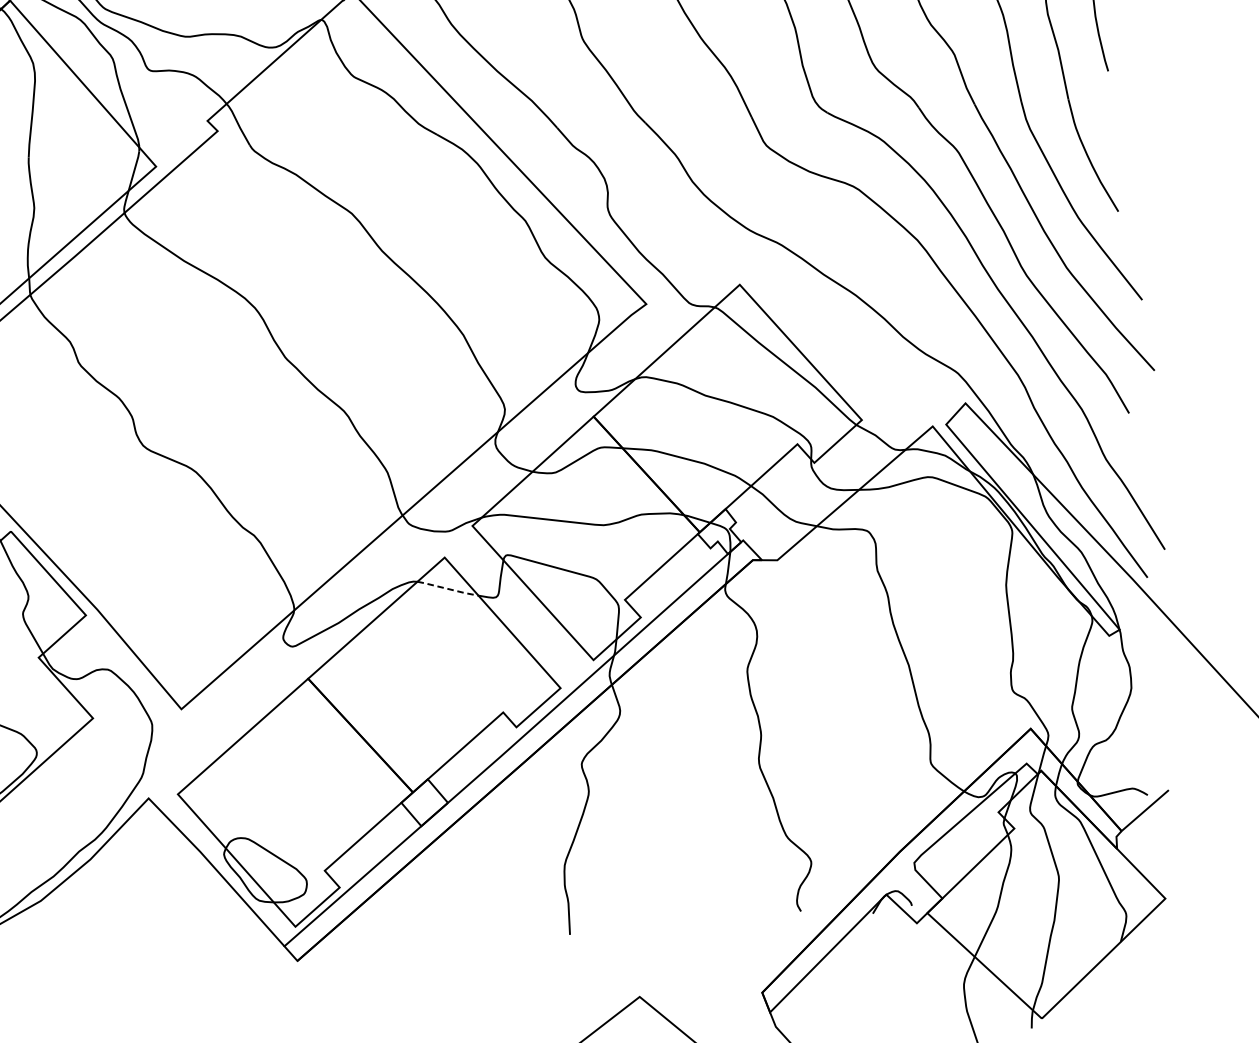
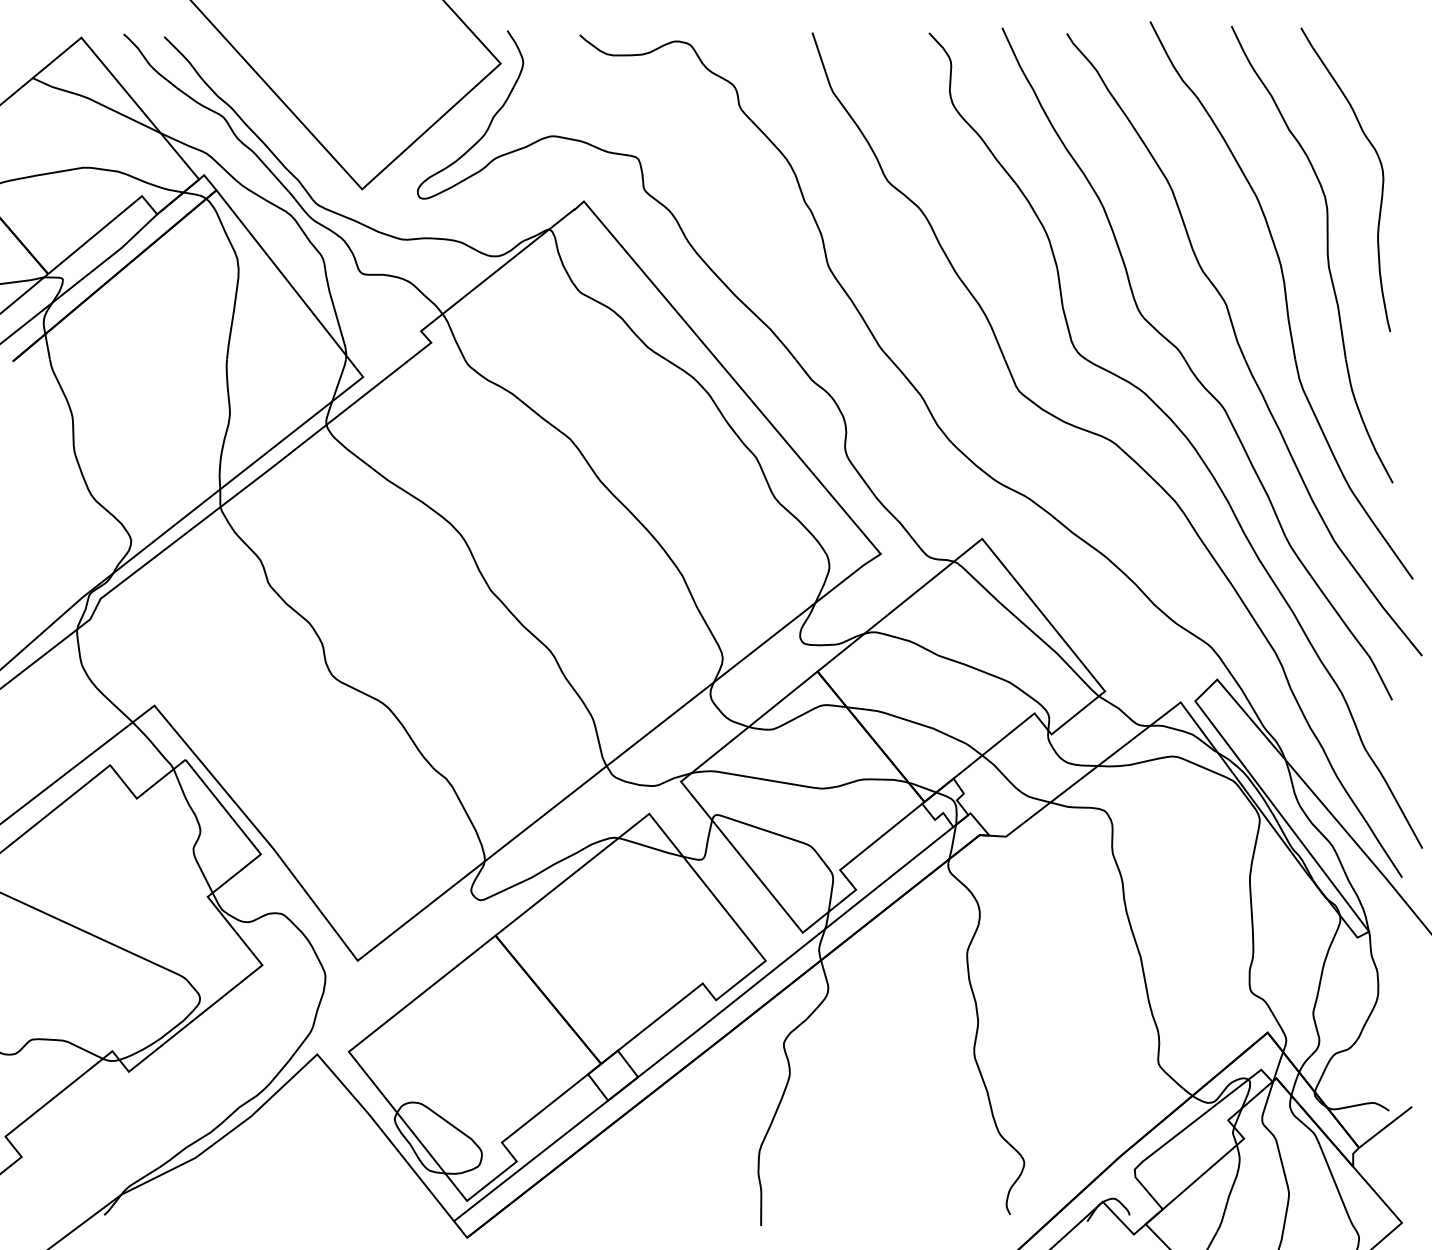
line: (448, 588) -> (651, 847), dashed -> solid

